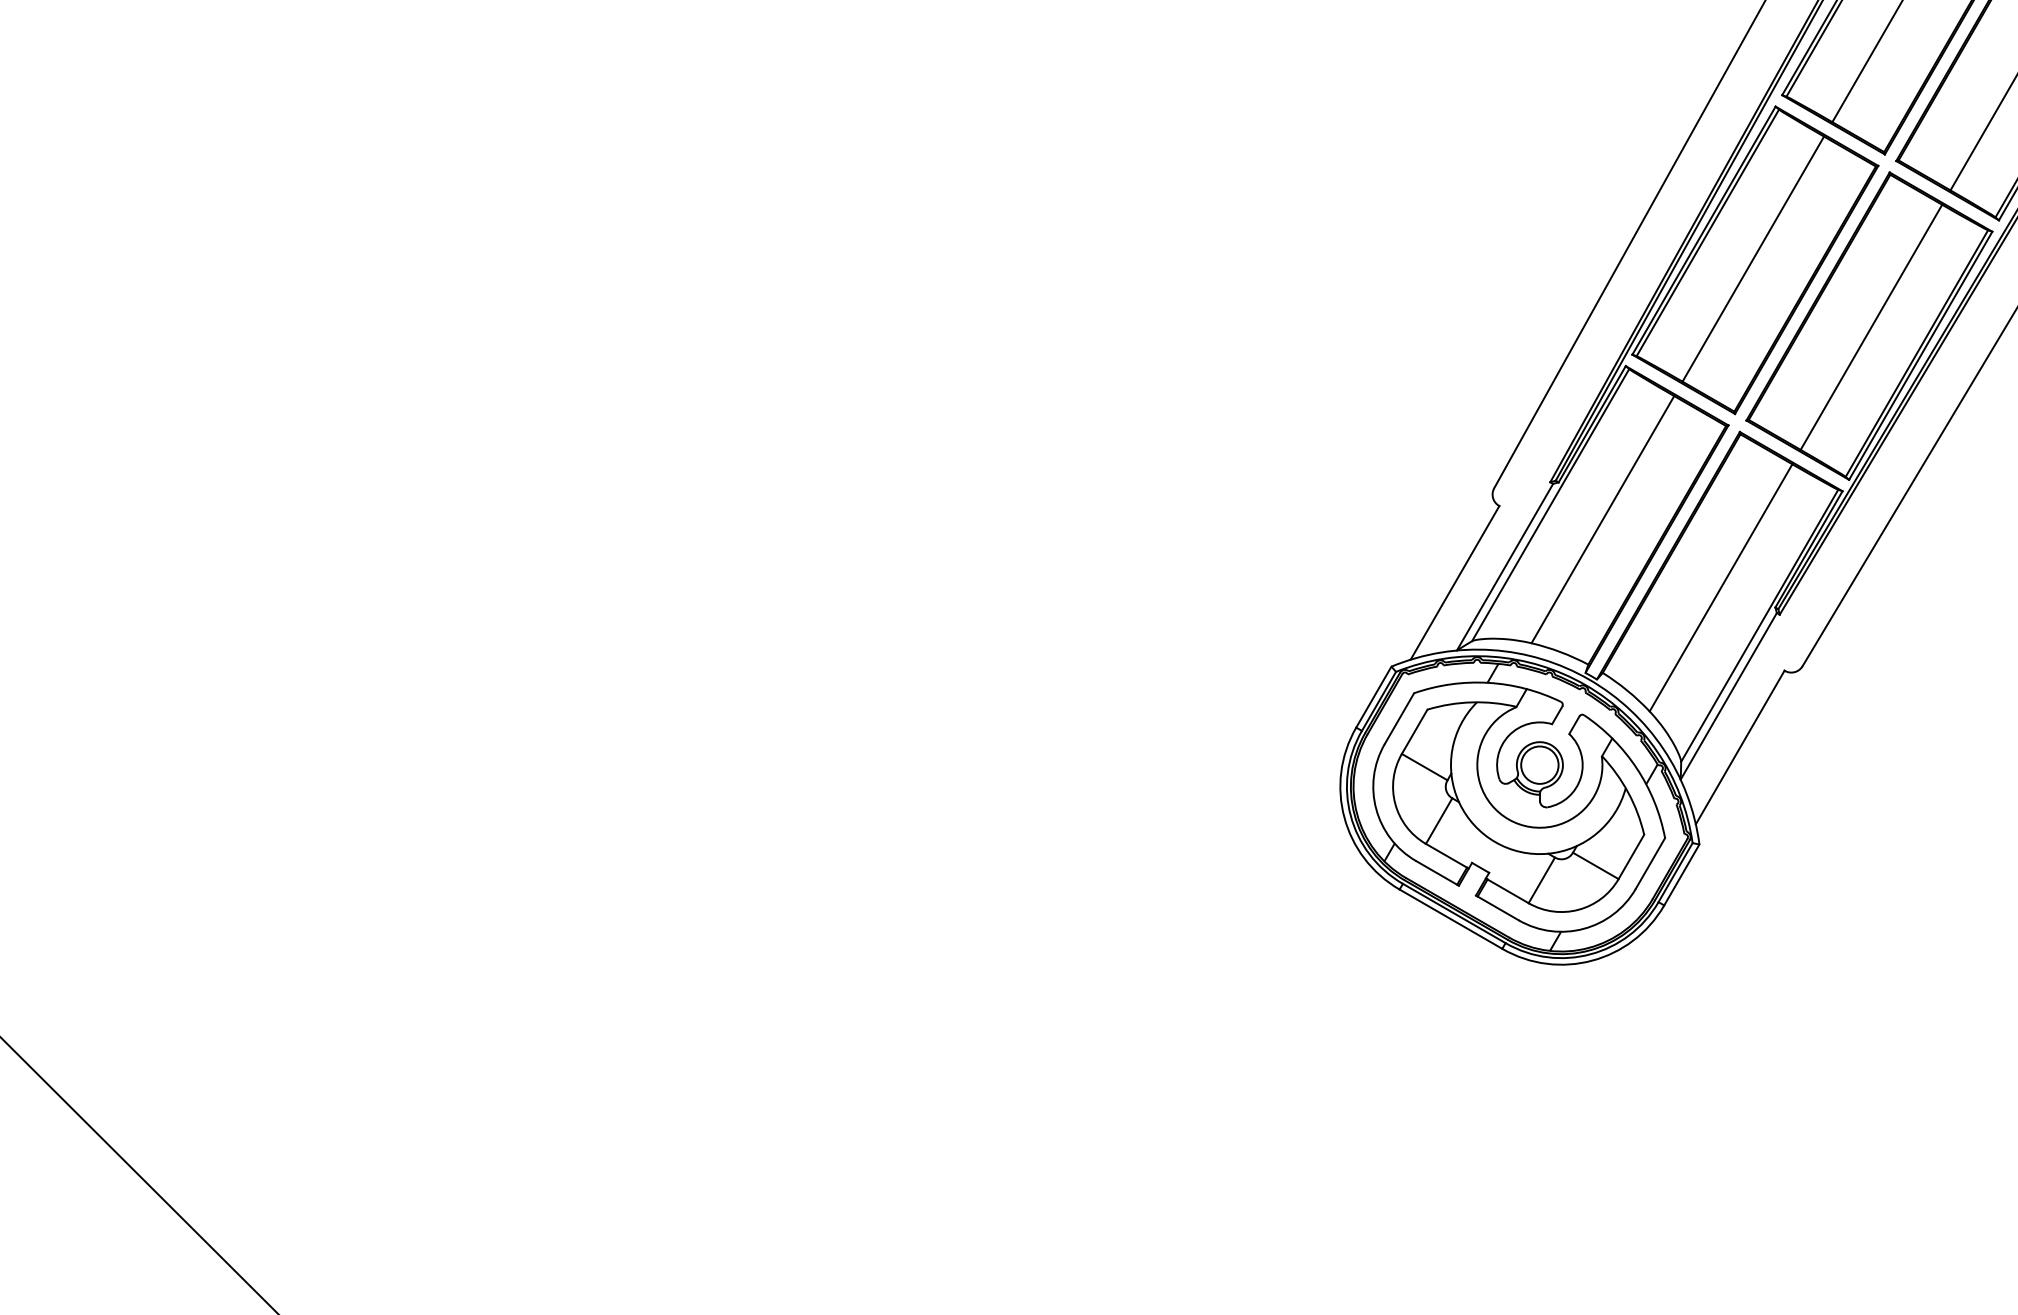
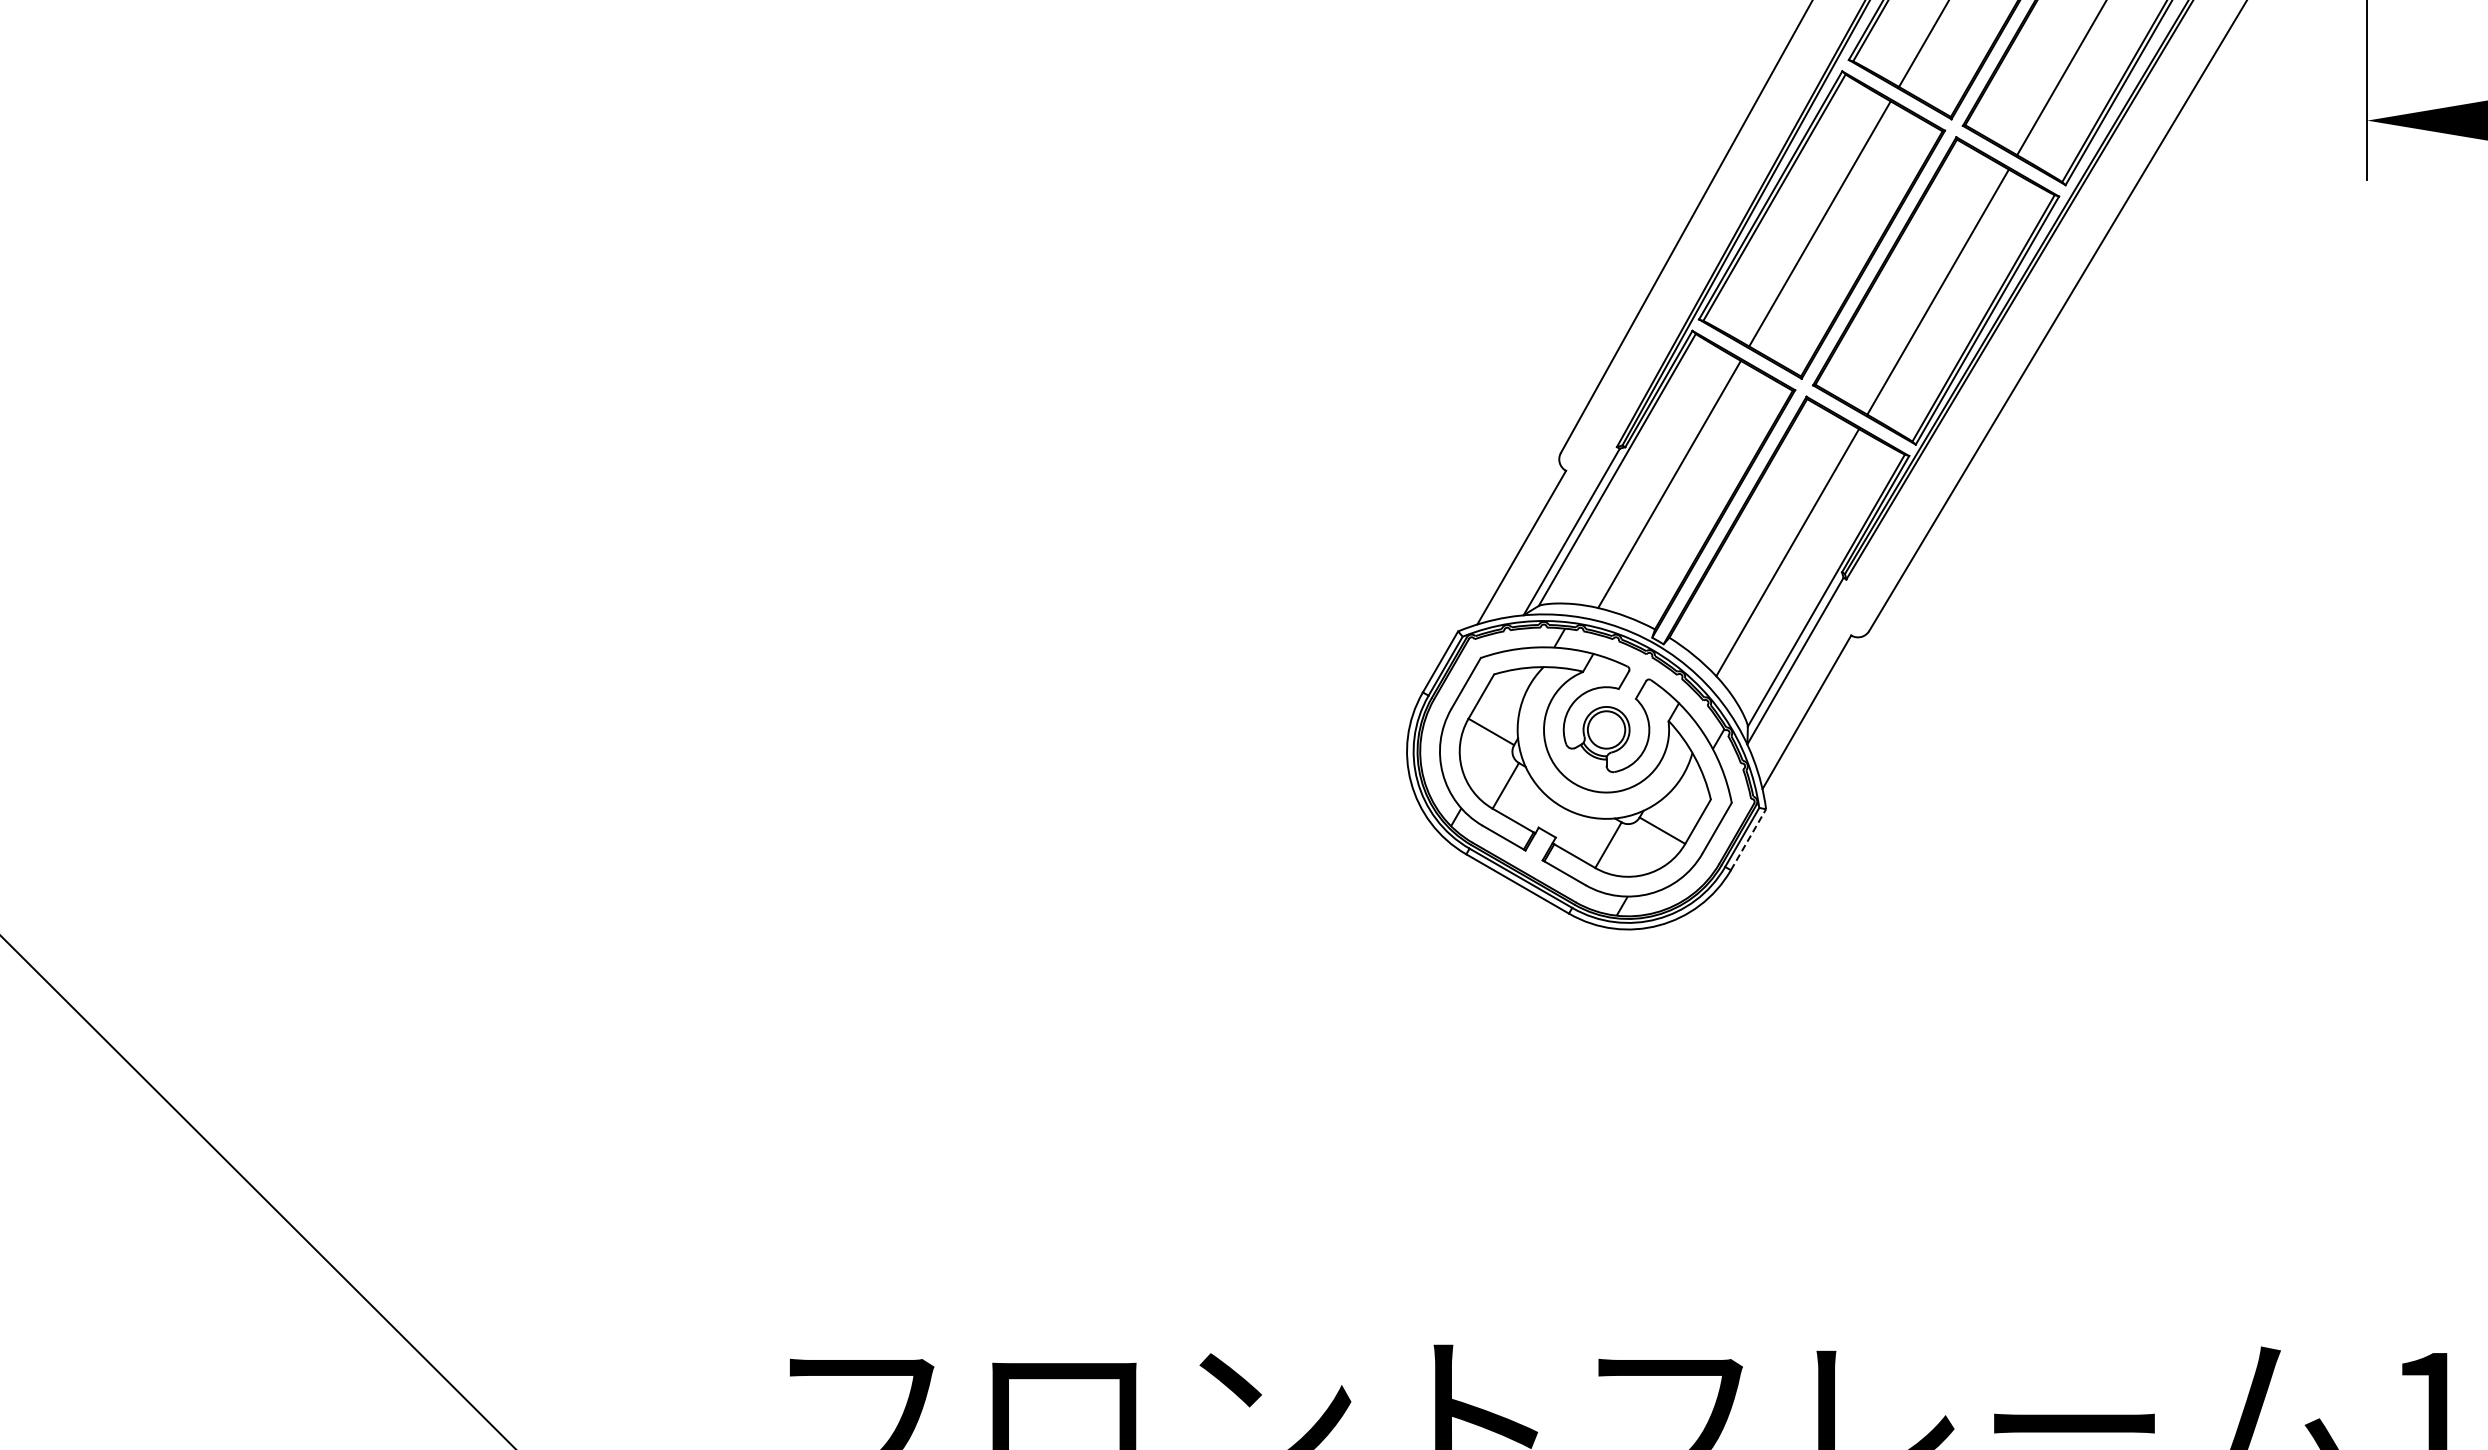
line: (1681, 874) -> (1748, 839), solid -> dashed

